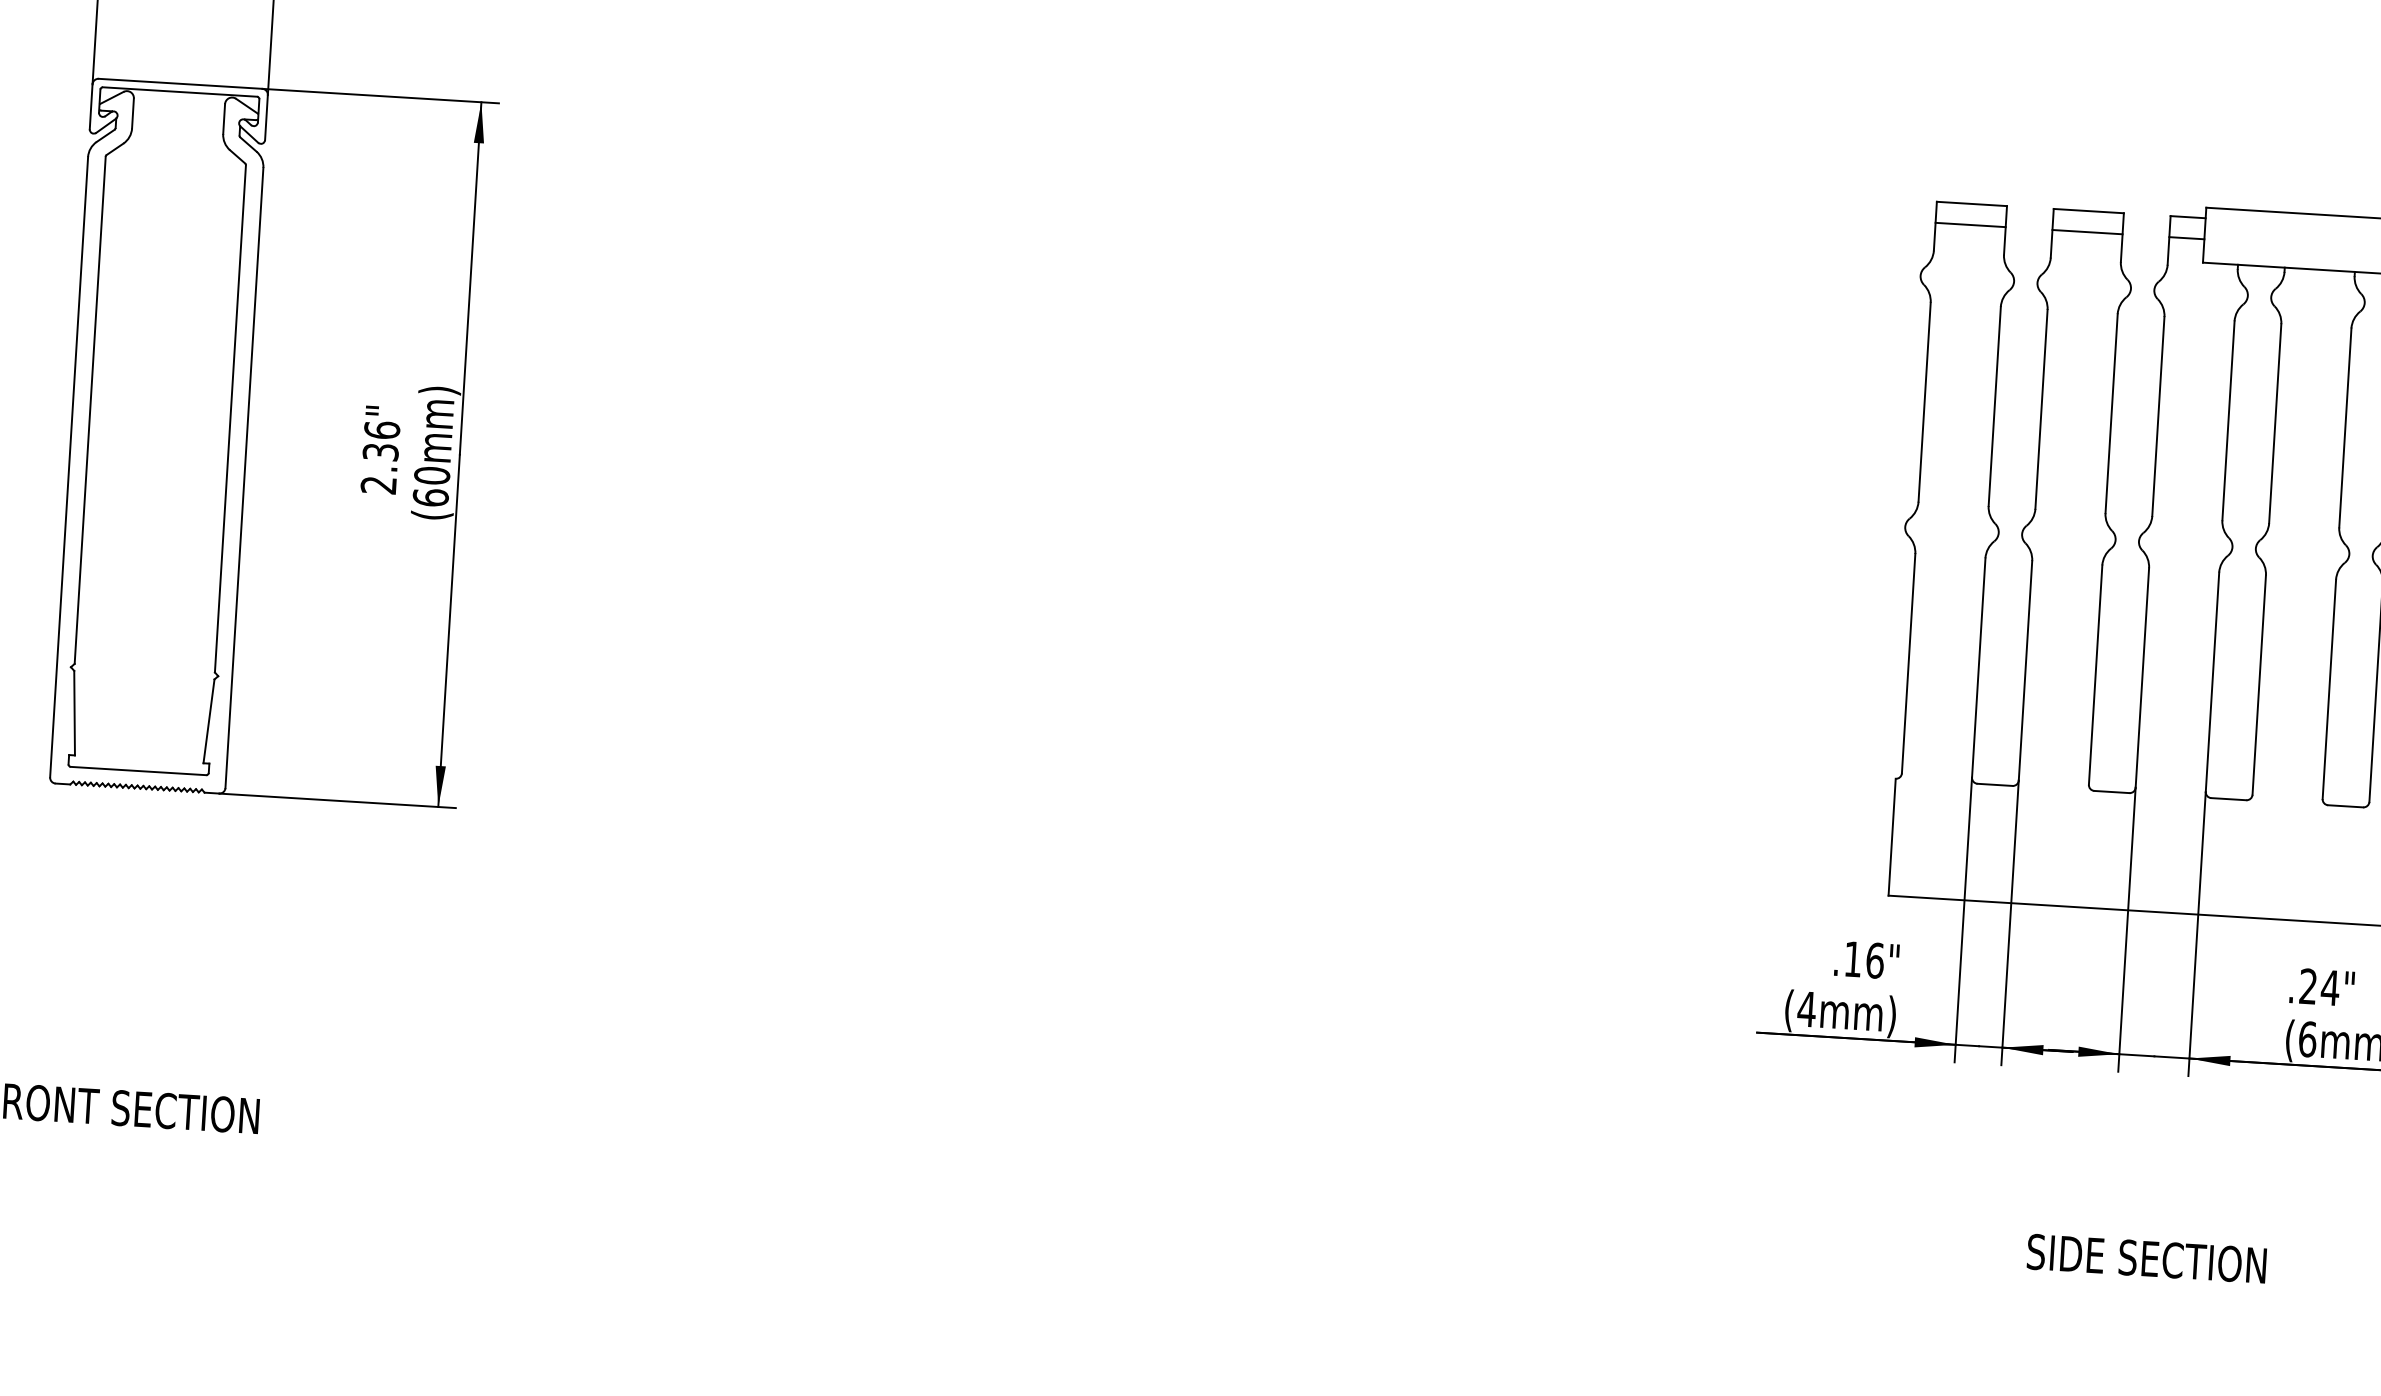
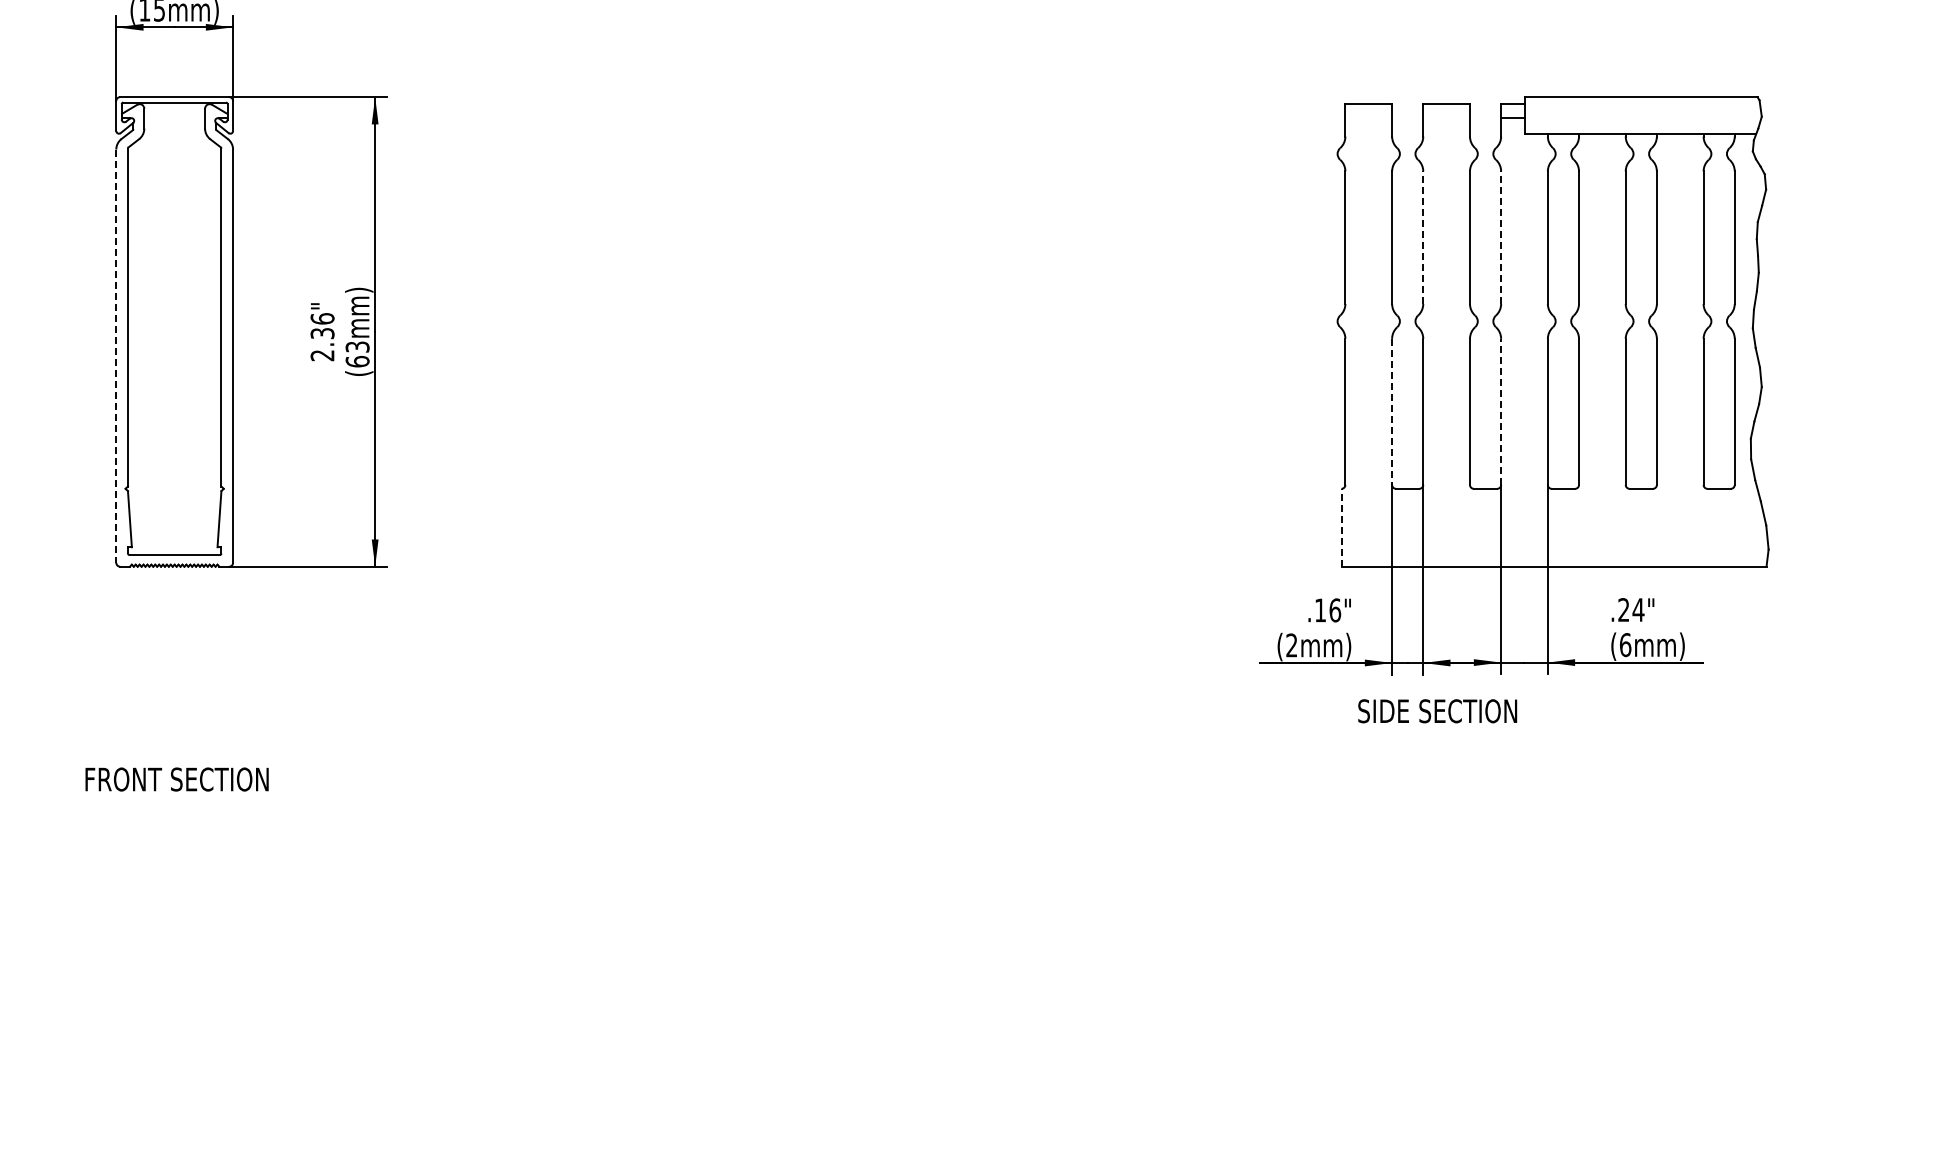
line: (1970, 225) -> (1368, 118), removed
line: (2087, 232) -> (1446, 118), removed
line: (2041, 409) -> (1423, 237), solid -> dashed
line: (2158, 416) -> (1501, 237), solid -> dashed
line: (69, 467) -> (116, 356), solid -> dashed
text: (432, 474) -> (357, 346), (60mm) -> (63mm)
line: (1979, 668) -> (1392, 412), solid -> dashed
line: (2142, 677) -> (1501, 411), solid -> dashed
line: (1892, 836) -> (1341, 527), solid -> dashed
text: (1806, 1009) -> (1291, 645), (4mm) -> (2mm)
text: (2146, 1259) -> (1437, 711), moved

